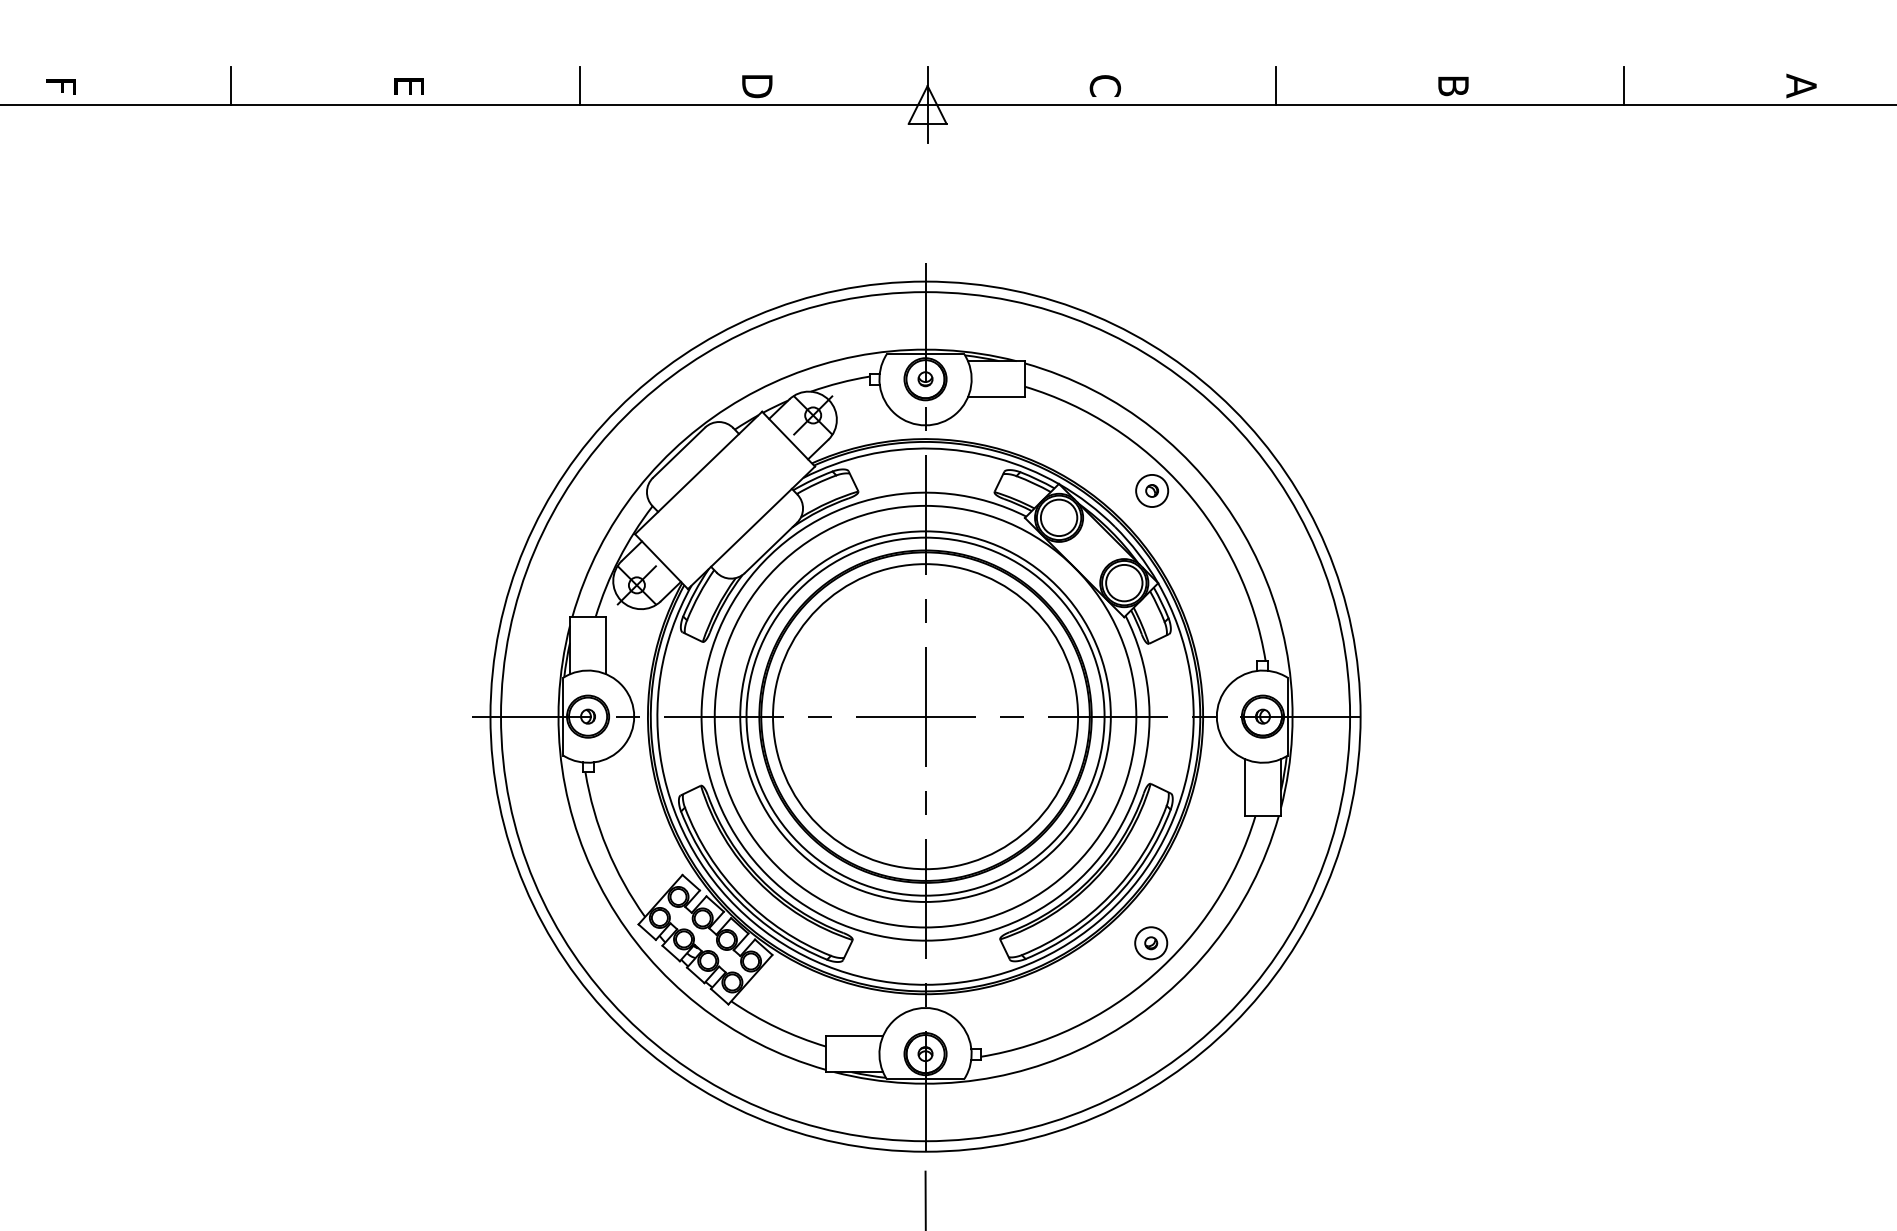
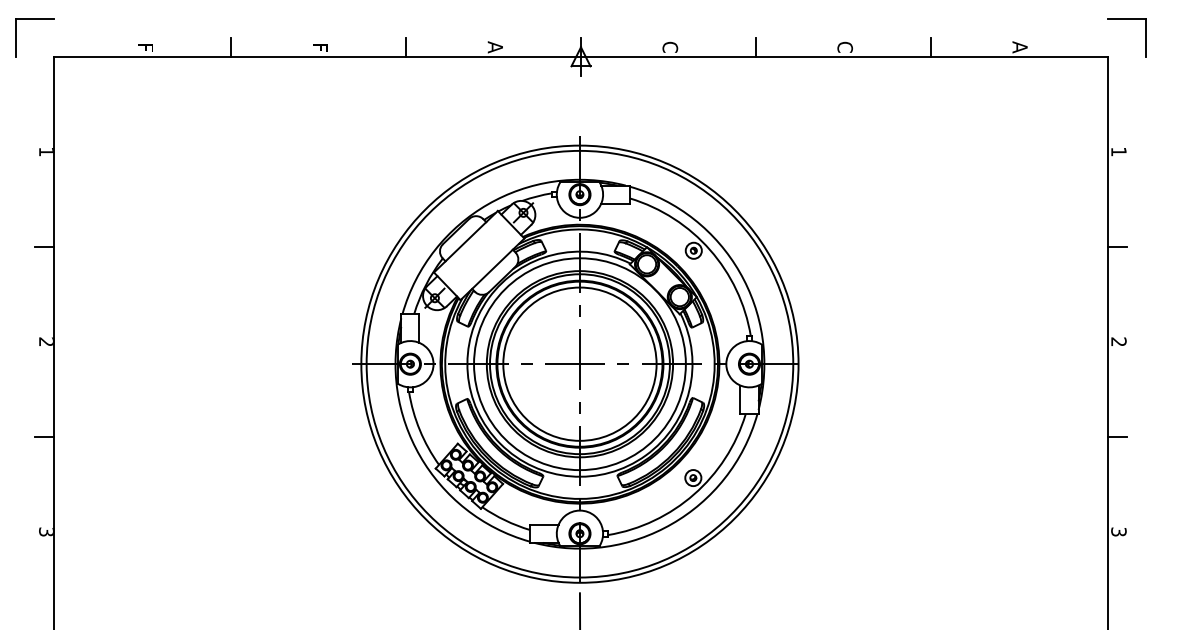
text: (1452, 84) -> (844, 46), B -> C
text: (409, 86) -> (320, 47), E -> F
text: (755, 86) -> (494, 47), D -> A

